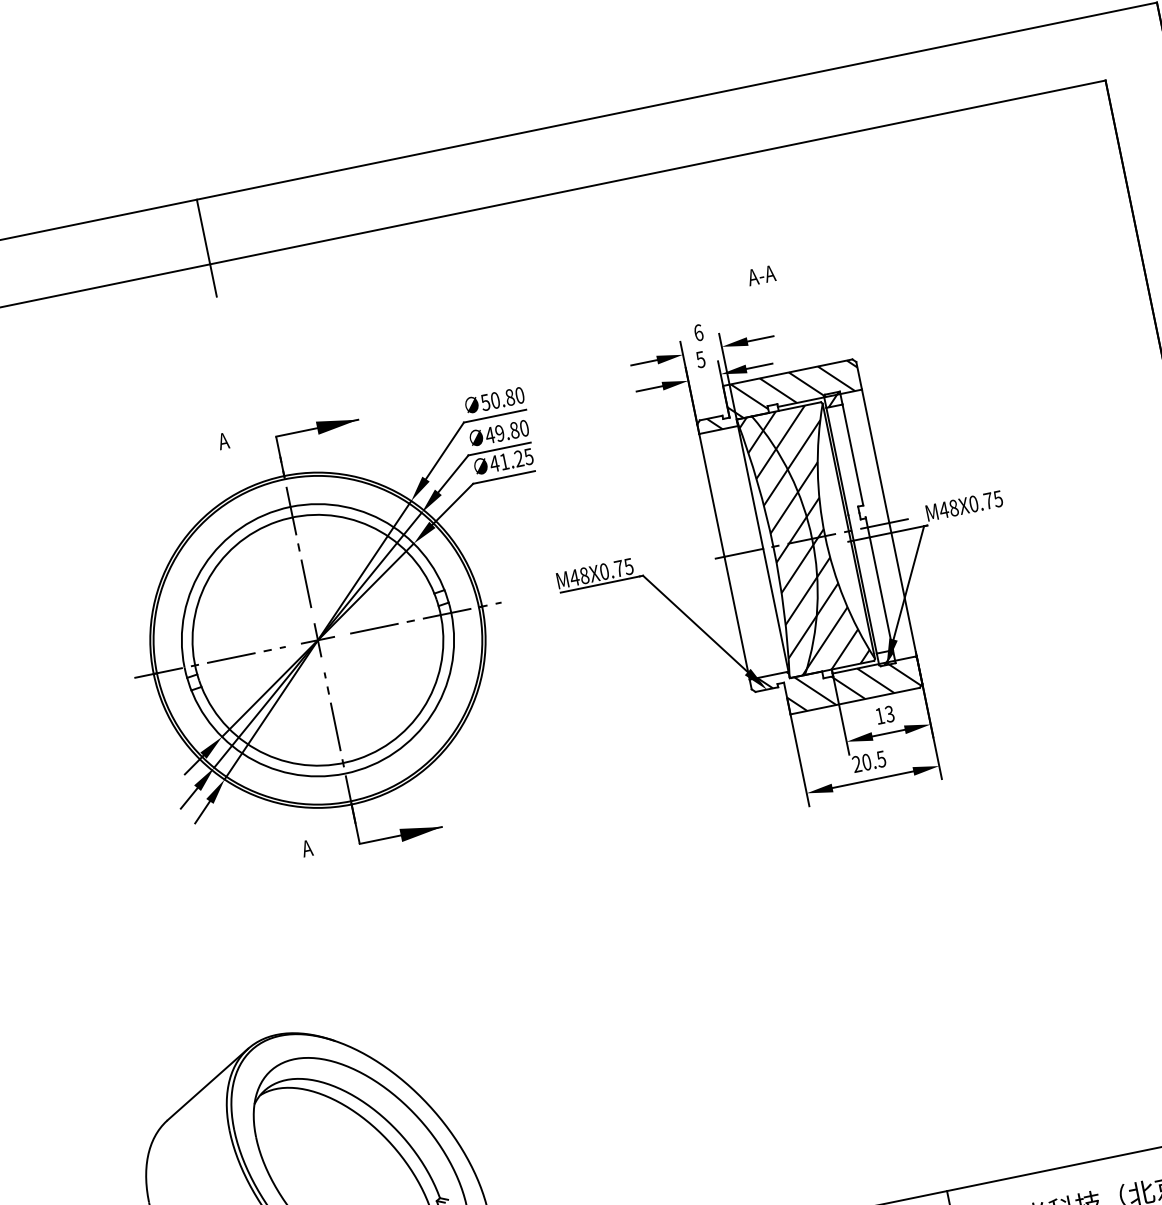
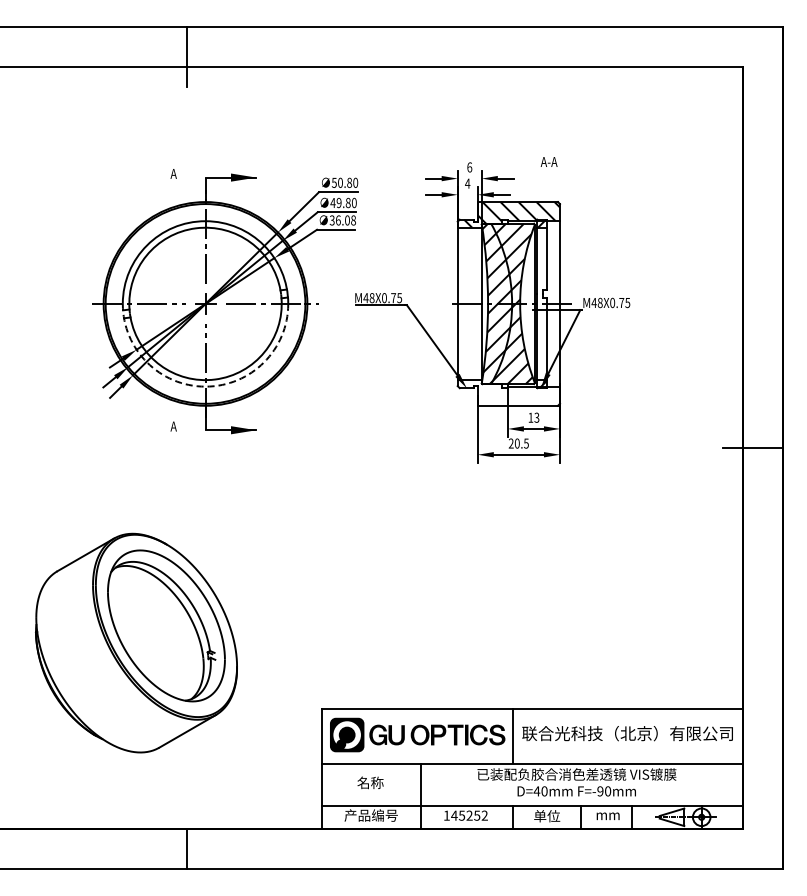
text: (760, 274) -> (548, 161), moved
text: (700, 359) -> (467, 183), 5 -> 4
text: (511, 460) -> (342, 220), 41.25 -> 36.08
hatch: (840, 681) -> (511, 392), removed
arc: (345, 773) -> (205, 386), solid -> dashed

